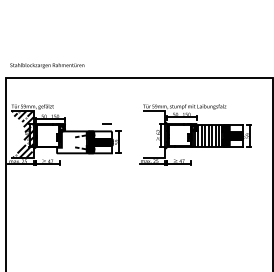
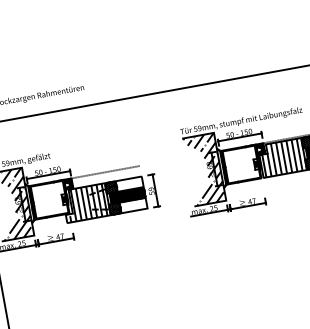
hatch: (154, 134) -> (204, 169), added
hatch: (71, 142) -> (85, 203), added

